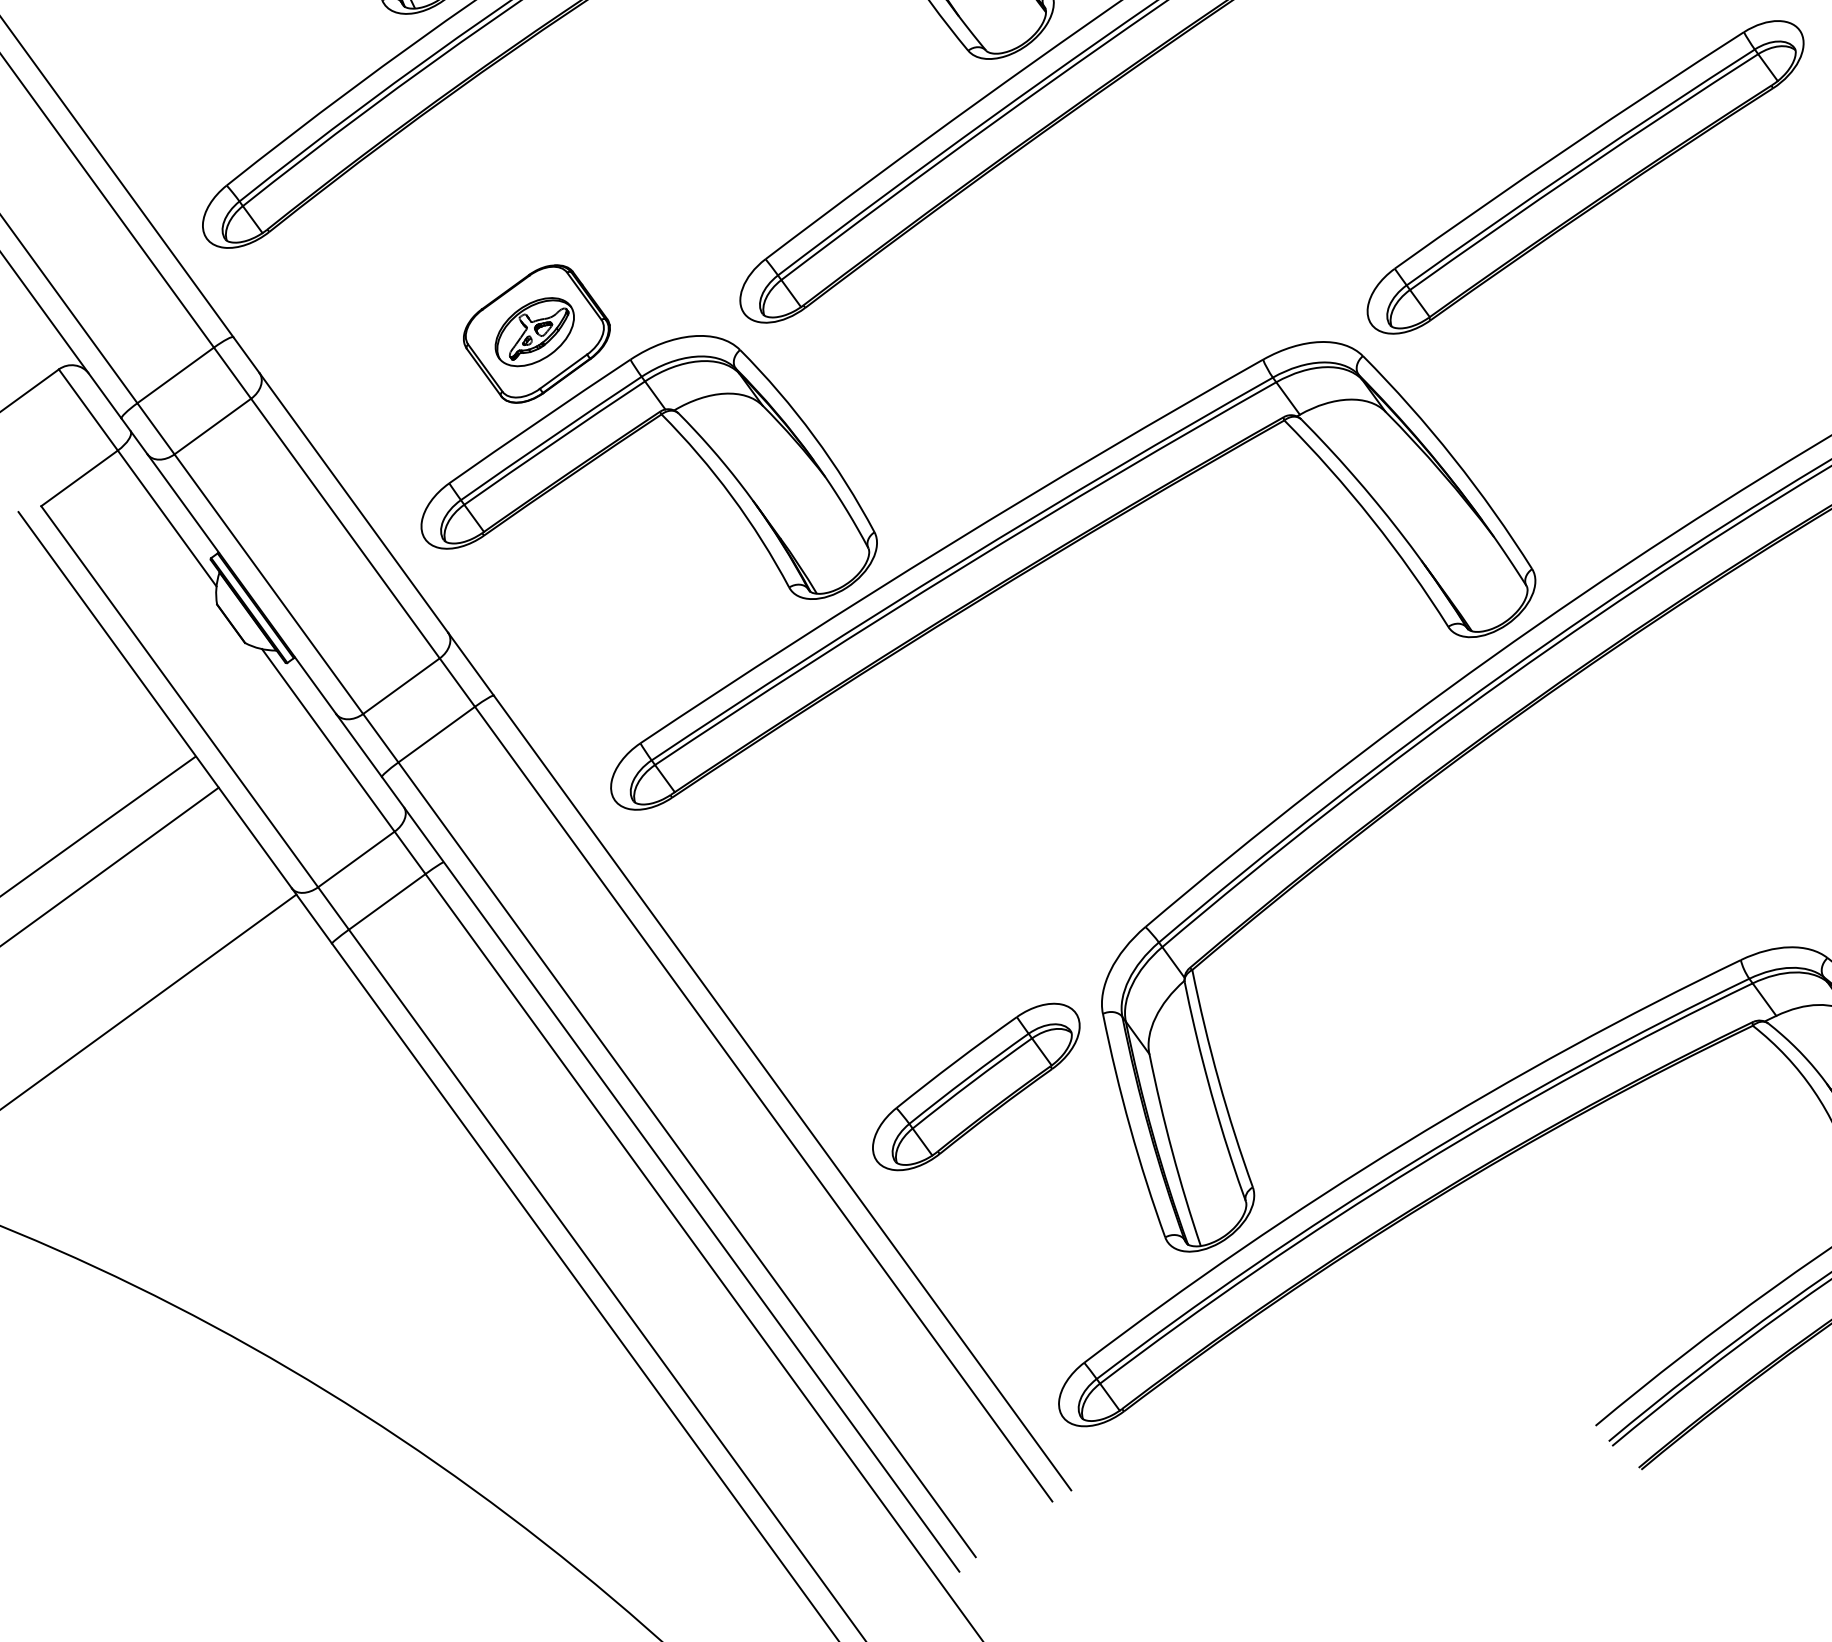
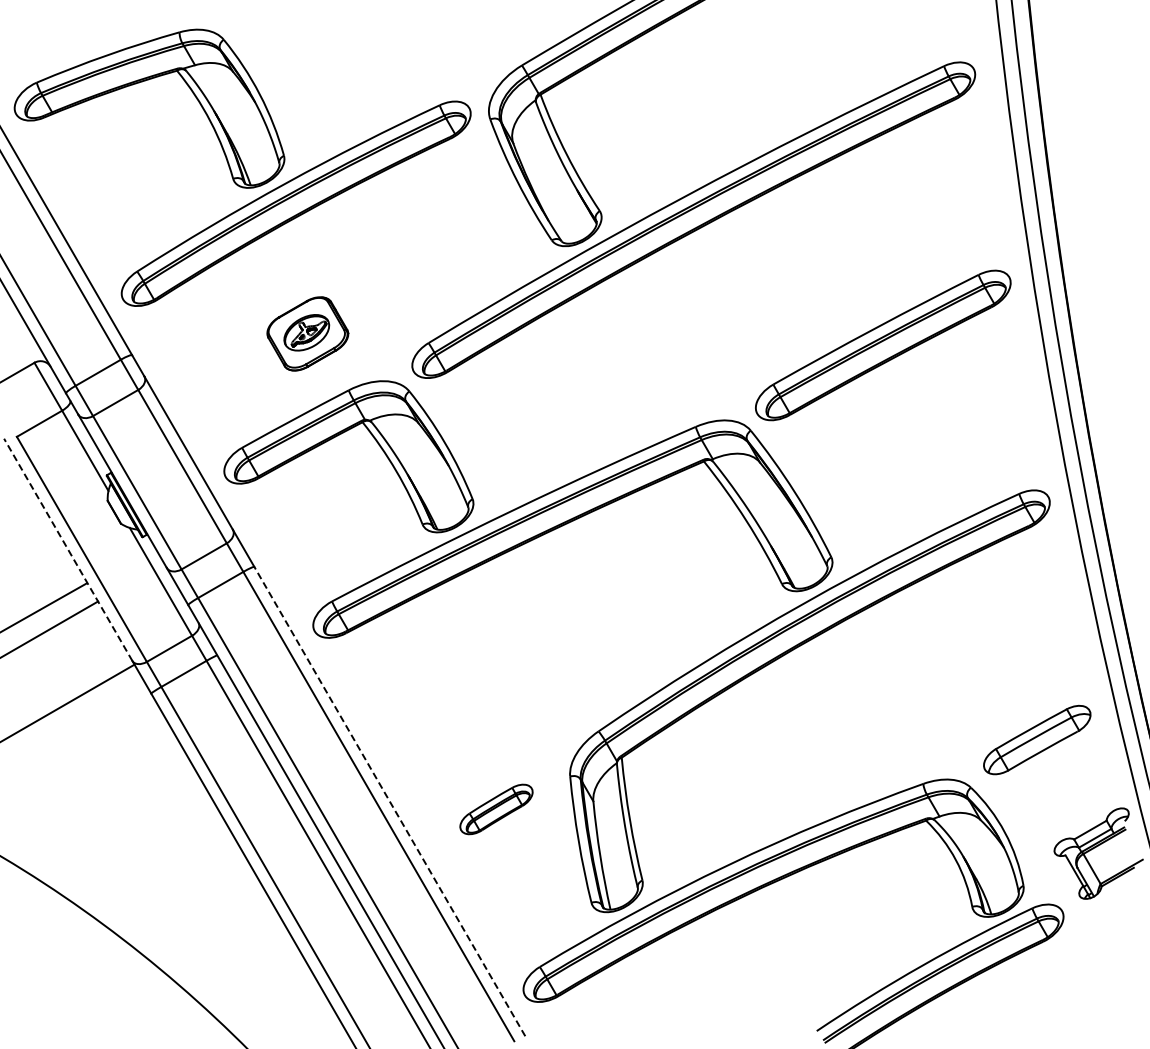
part: (536, 333) -> (307, 333), moved
line: (155, 699) -> (68, 549), solid -> dashed
part: (976, 1087) -> (496, 809), size x0.6
line: (781, 1092) -> (389, 801), solid -> dashed

